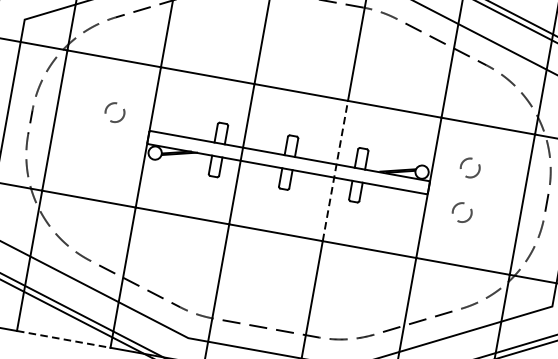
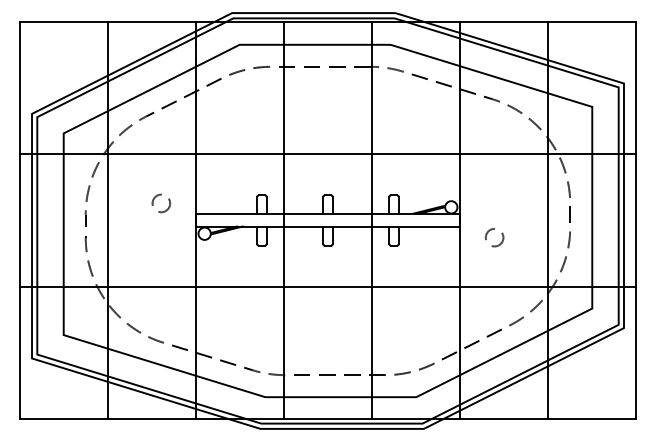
circle: (470, 167) -> (494, 195), removed
line: (335, 171) -> (372, 220), dashed -> solid
line: (64, 339) -> (152, 418), dashed -> solid

